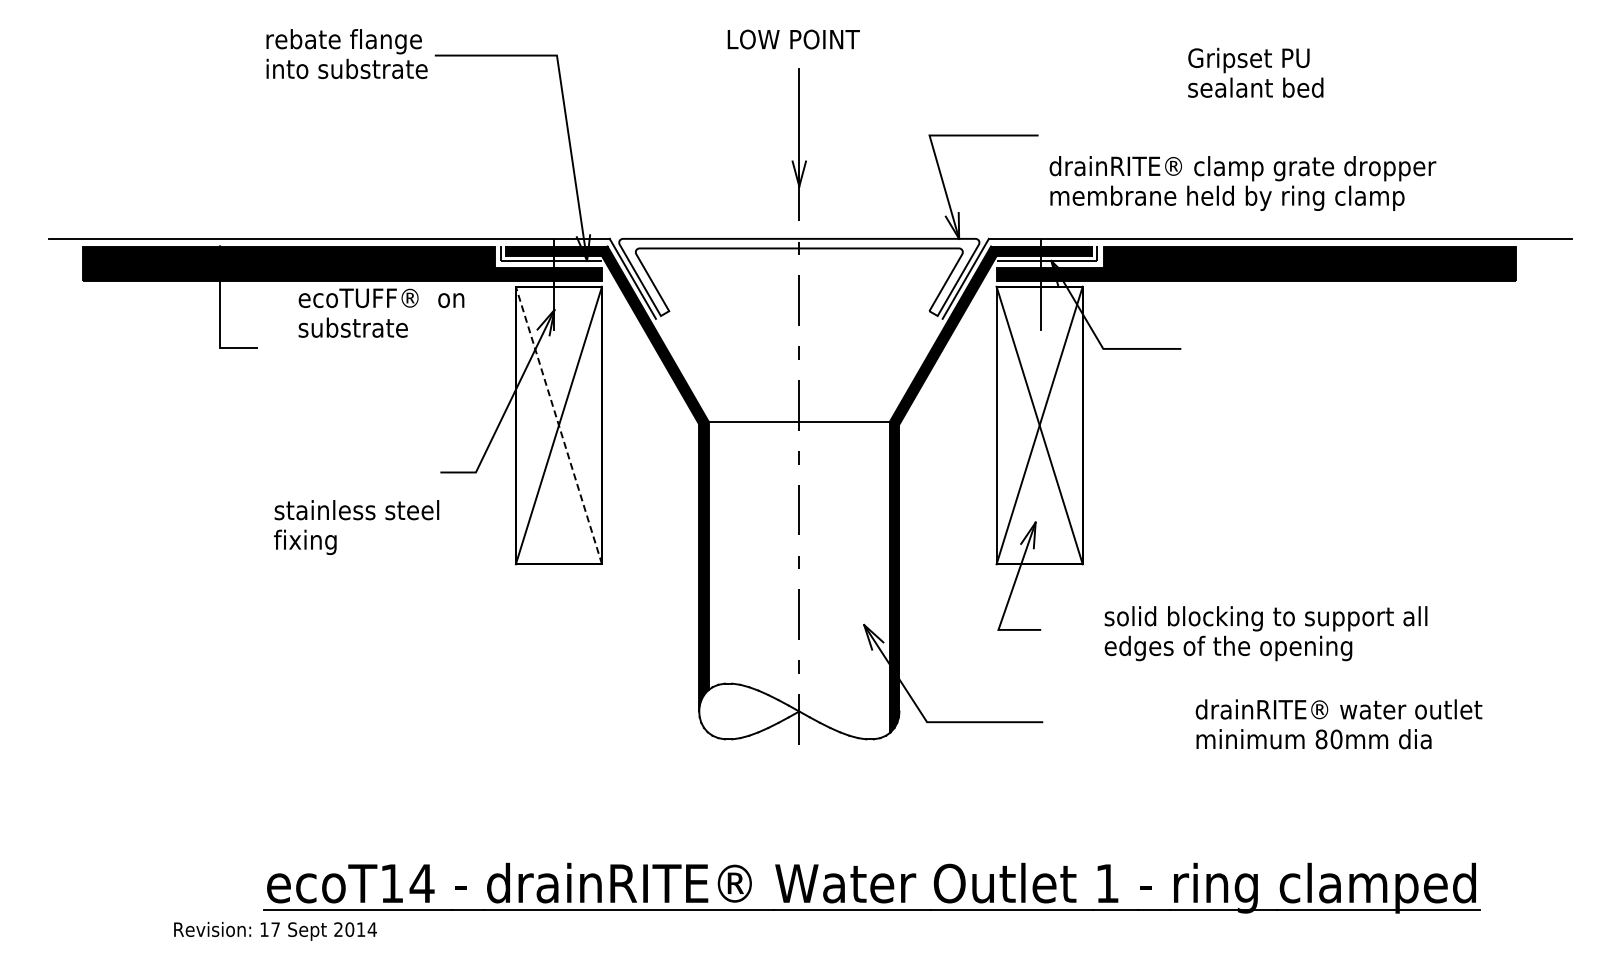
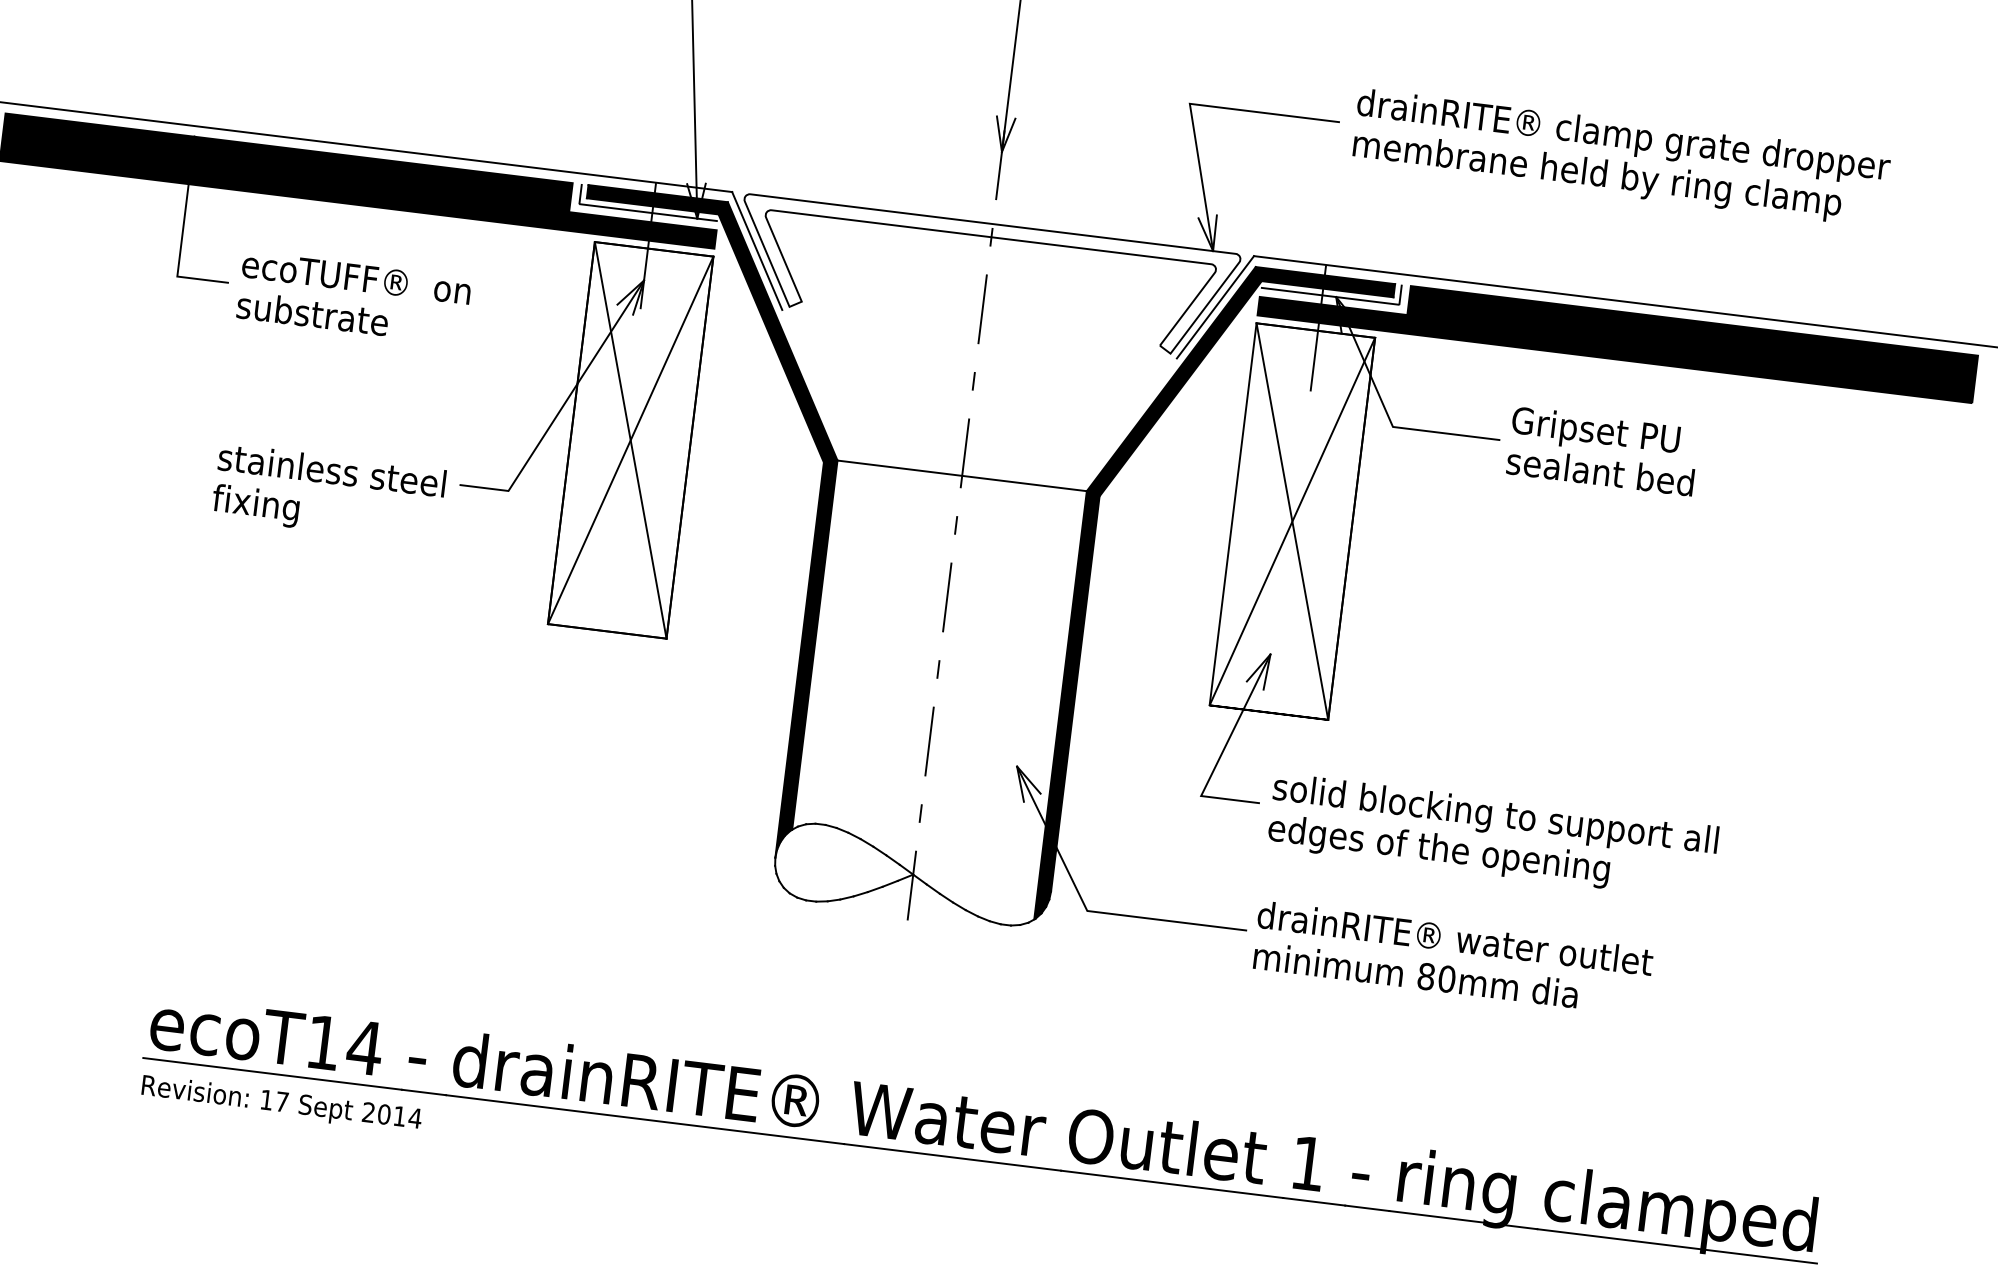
text: (1255, 72) -> (1602, 450), moved
text: (1242, 183) -> (1620, 158), moved
text: (381, 312) -> (354, 297), moved
line: (558, 425) -> (630, 440), dashed -> solid
text: (356, 527) -> (328, 494), moved
text: (1265, 633) -> (1492, 836), moved
text: (1338, 724) -> (1452, 958), moved
text: (275, 931) -> (281, 1104), moved

